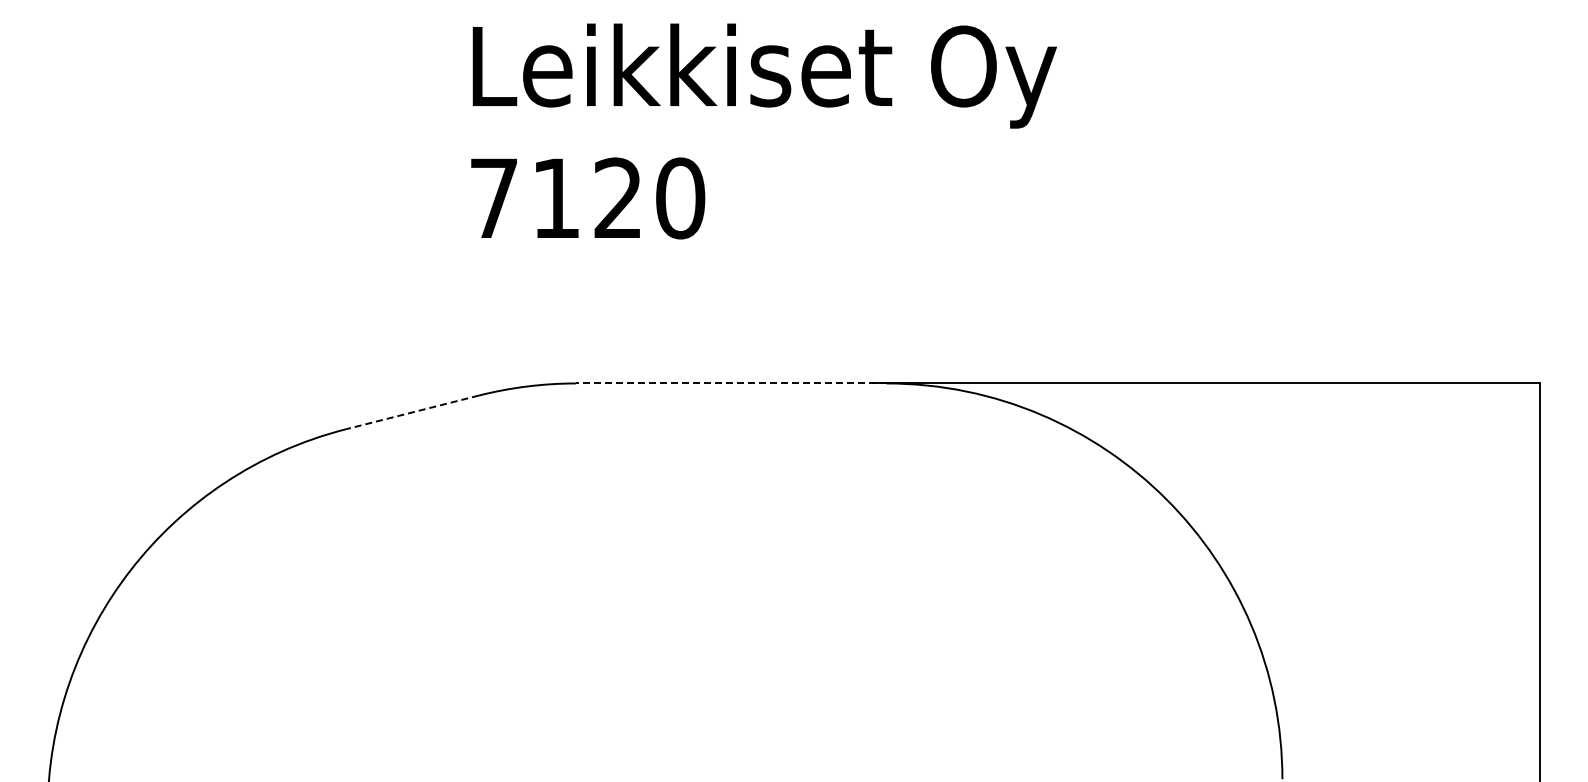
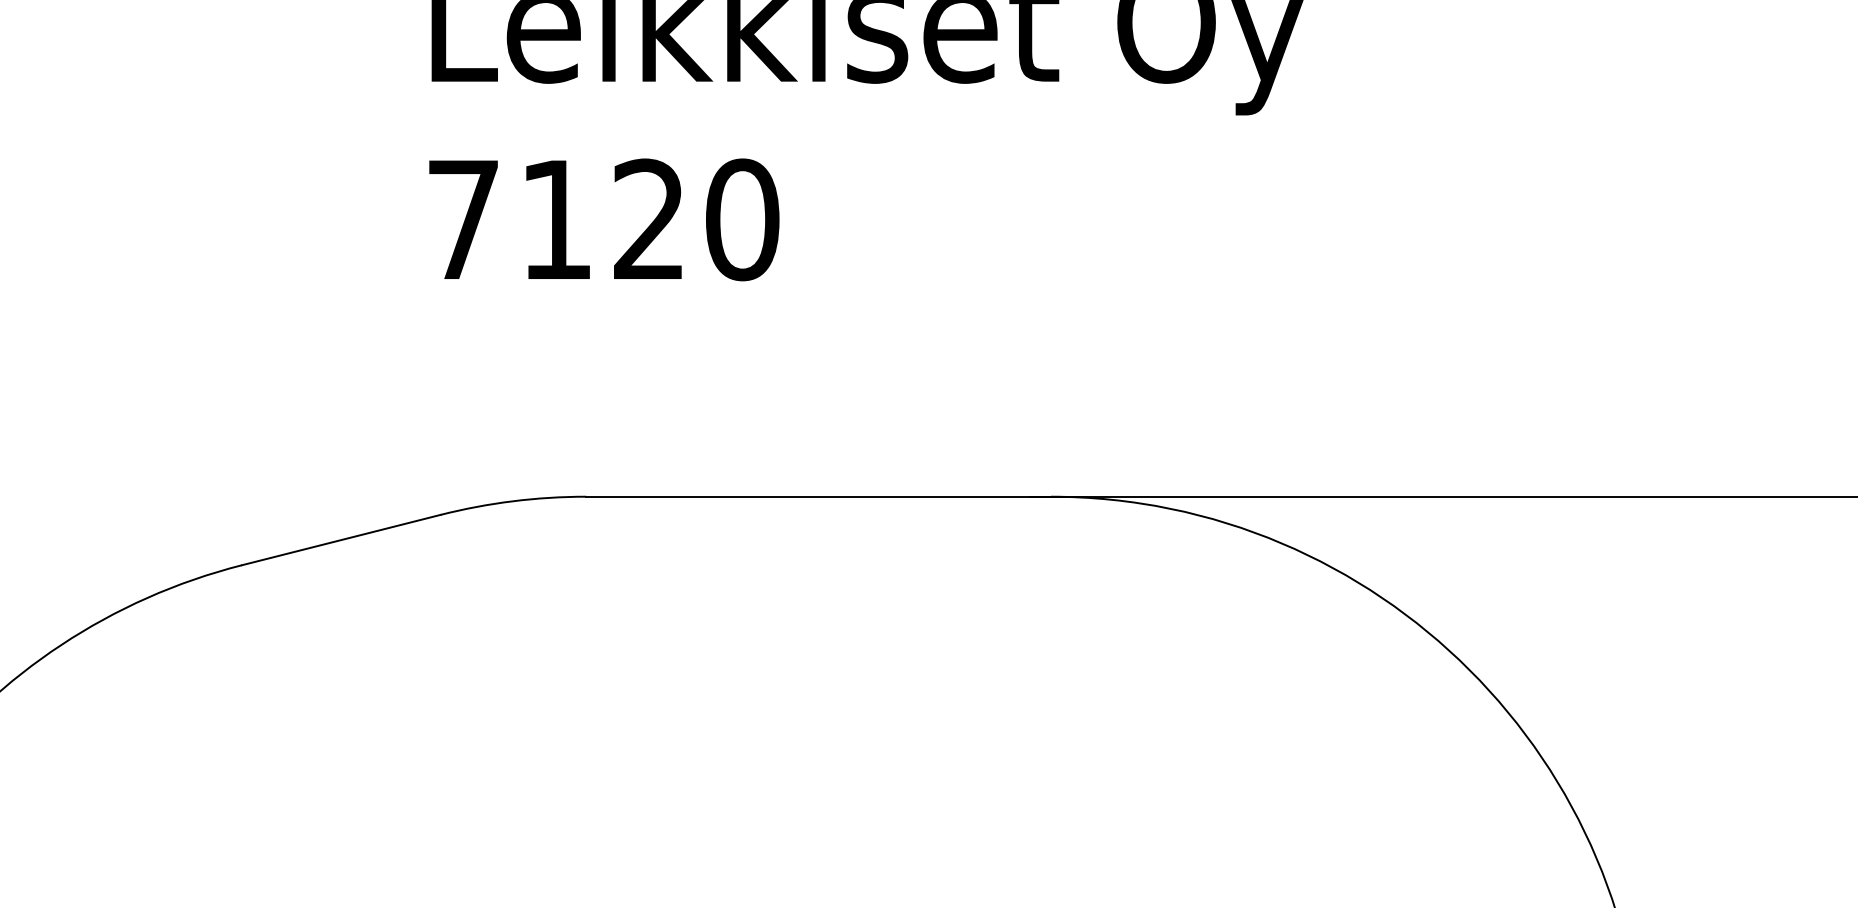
line: (730, 383) -> (817, 496), dashed -> solid
line: (411, 412) -> (339, 540), dashed -> solid

